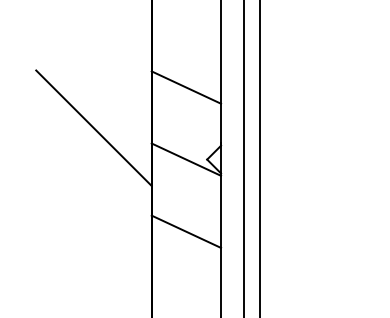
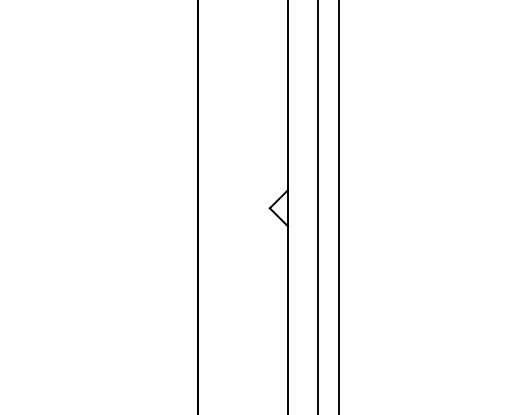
line: (186, 87) -> (242, 114), removed
line: (94, 128) -> (122, 167), removed
line: (186, 159) -> (242, 208), removed
line: (186, 231) -> (242, 302), removed

